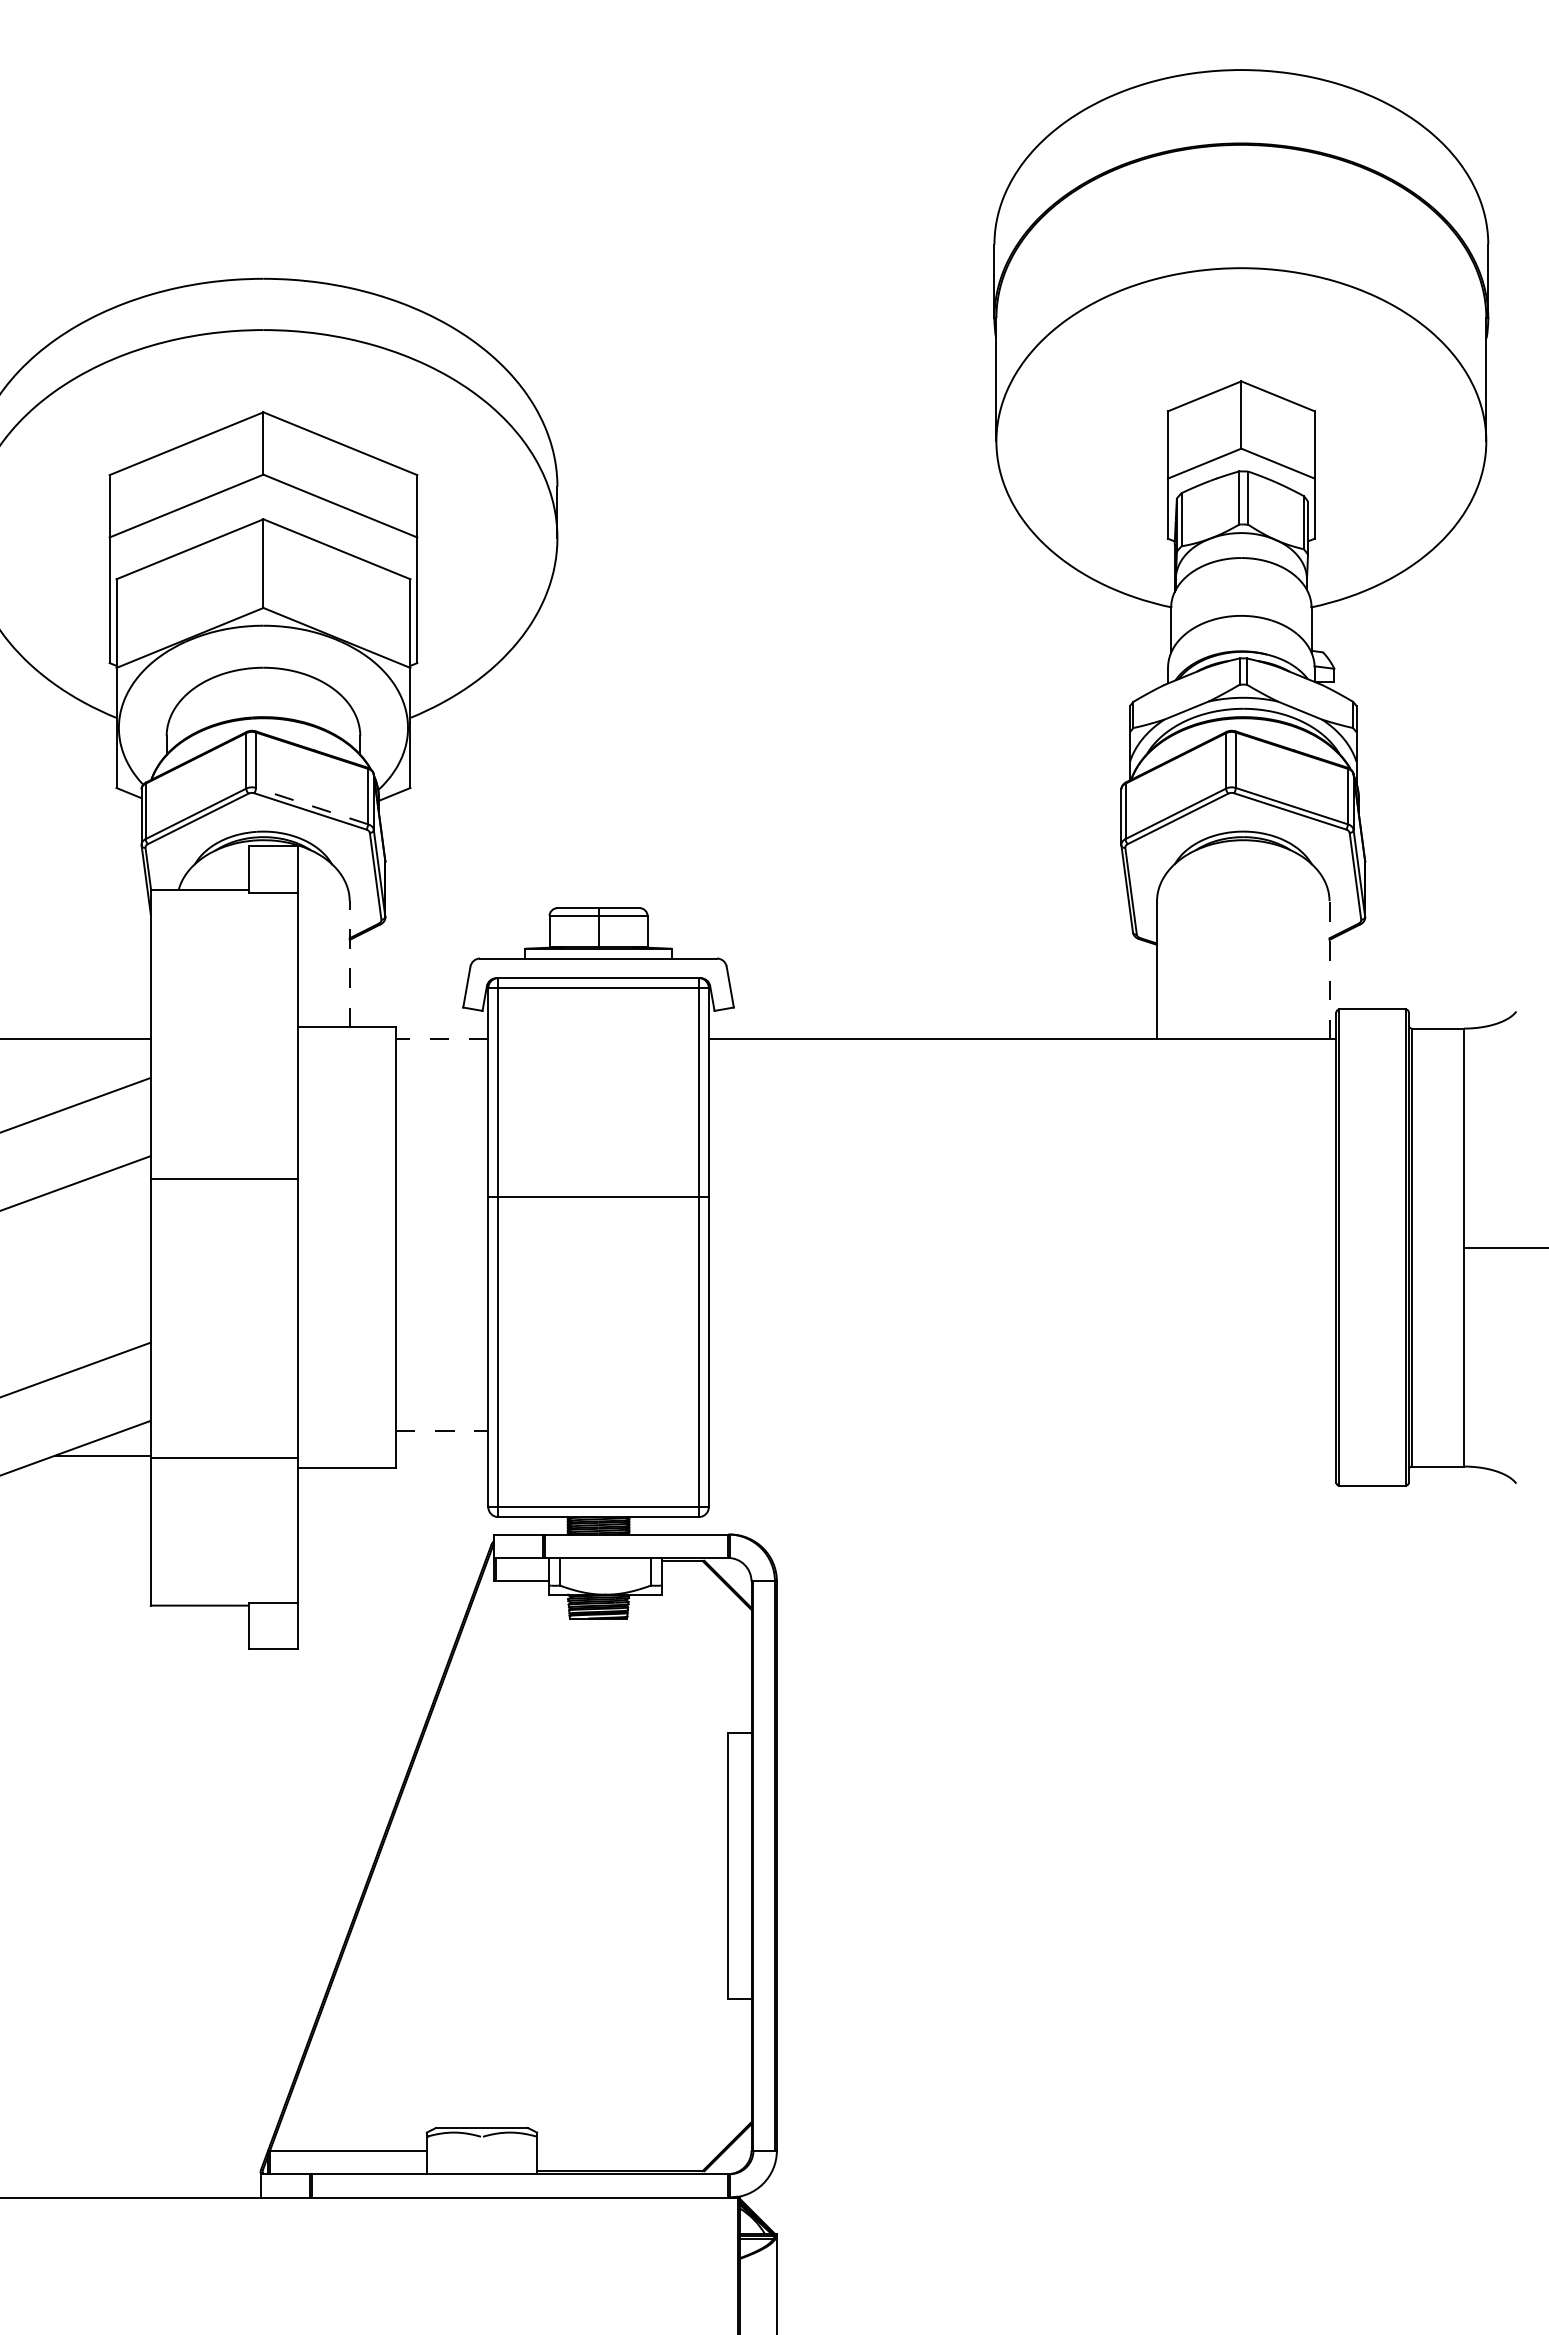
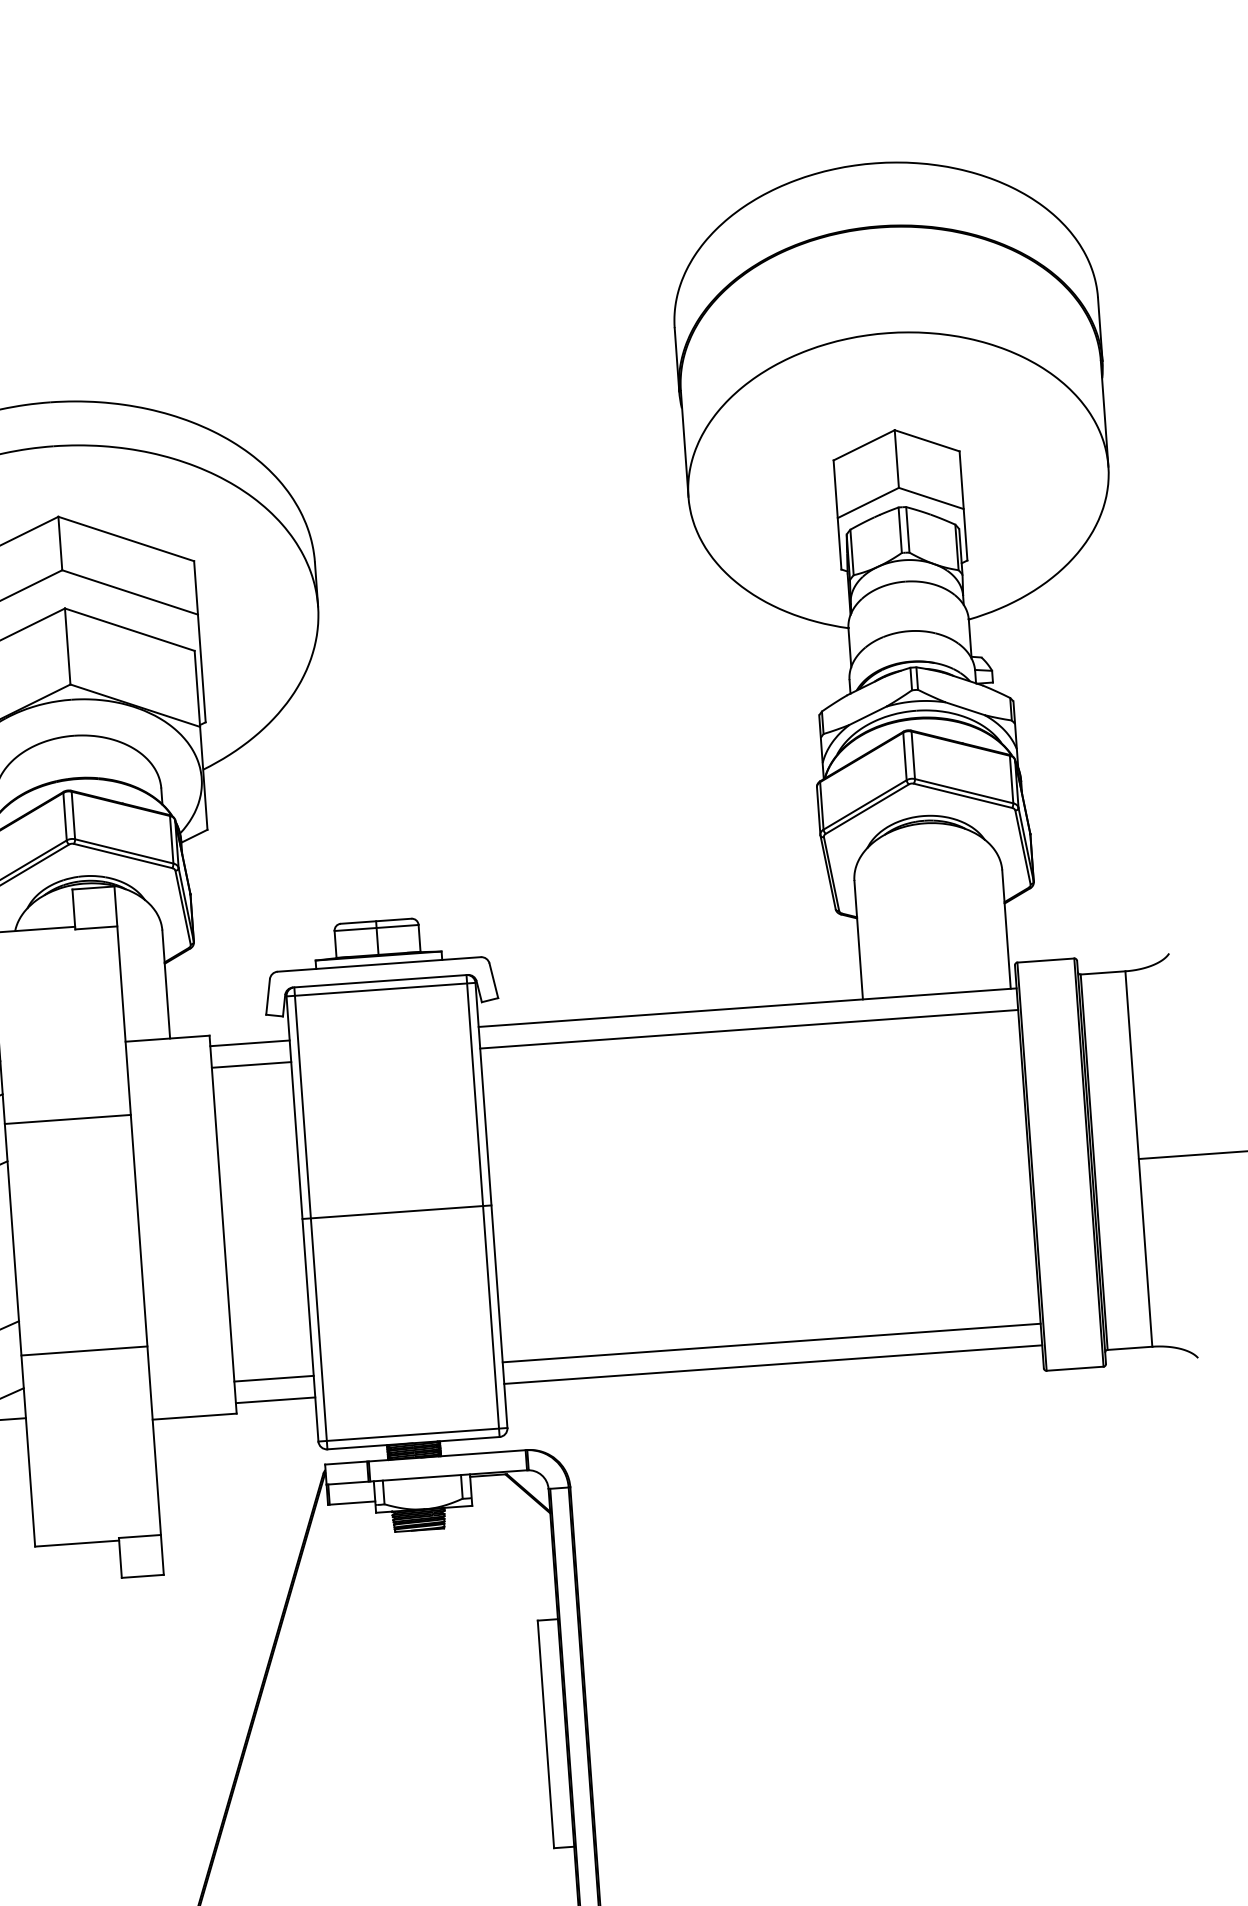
line: (312, 806) -> (124, 851), dashed -> solid
line: (349, 964) -> (166, 984), dashed -> solid
line: (1329, 969) -> (1006, 928), dashed -> solid
line: (441, 1039) -> (249, 1043), dashed -> solid
line: (441, 1064) -> (251, 1064), added
line: (1022, 1064) -> (749, 1029), added
line: (223, 1178) -> (67, 1119), moved
line: (598, 1196) -> (396, 1212), moved
line: (442, 1430) -> (274, 1378), dashed -> solid
line: (1022, 1430) -> (771, 1342), added
line: (441, 1455) -> (275, 1400), added
line: (1022, 1455) -> (773, 1364), added
line: (223, 1457) -> (83, 1350), moved

